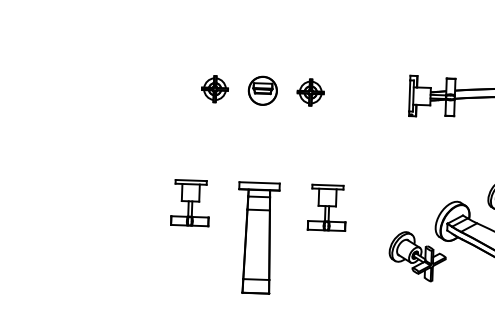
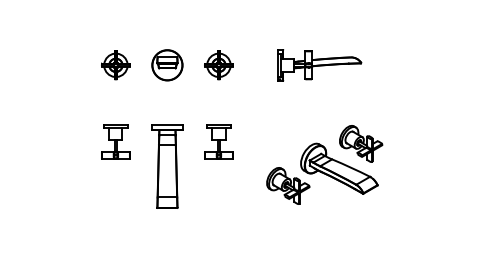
part: (262, 91) -> (167, 65), size x1.43
part: (257, 238) -> (167, 166), moved

